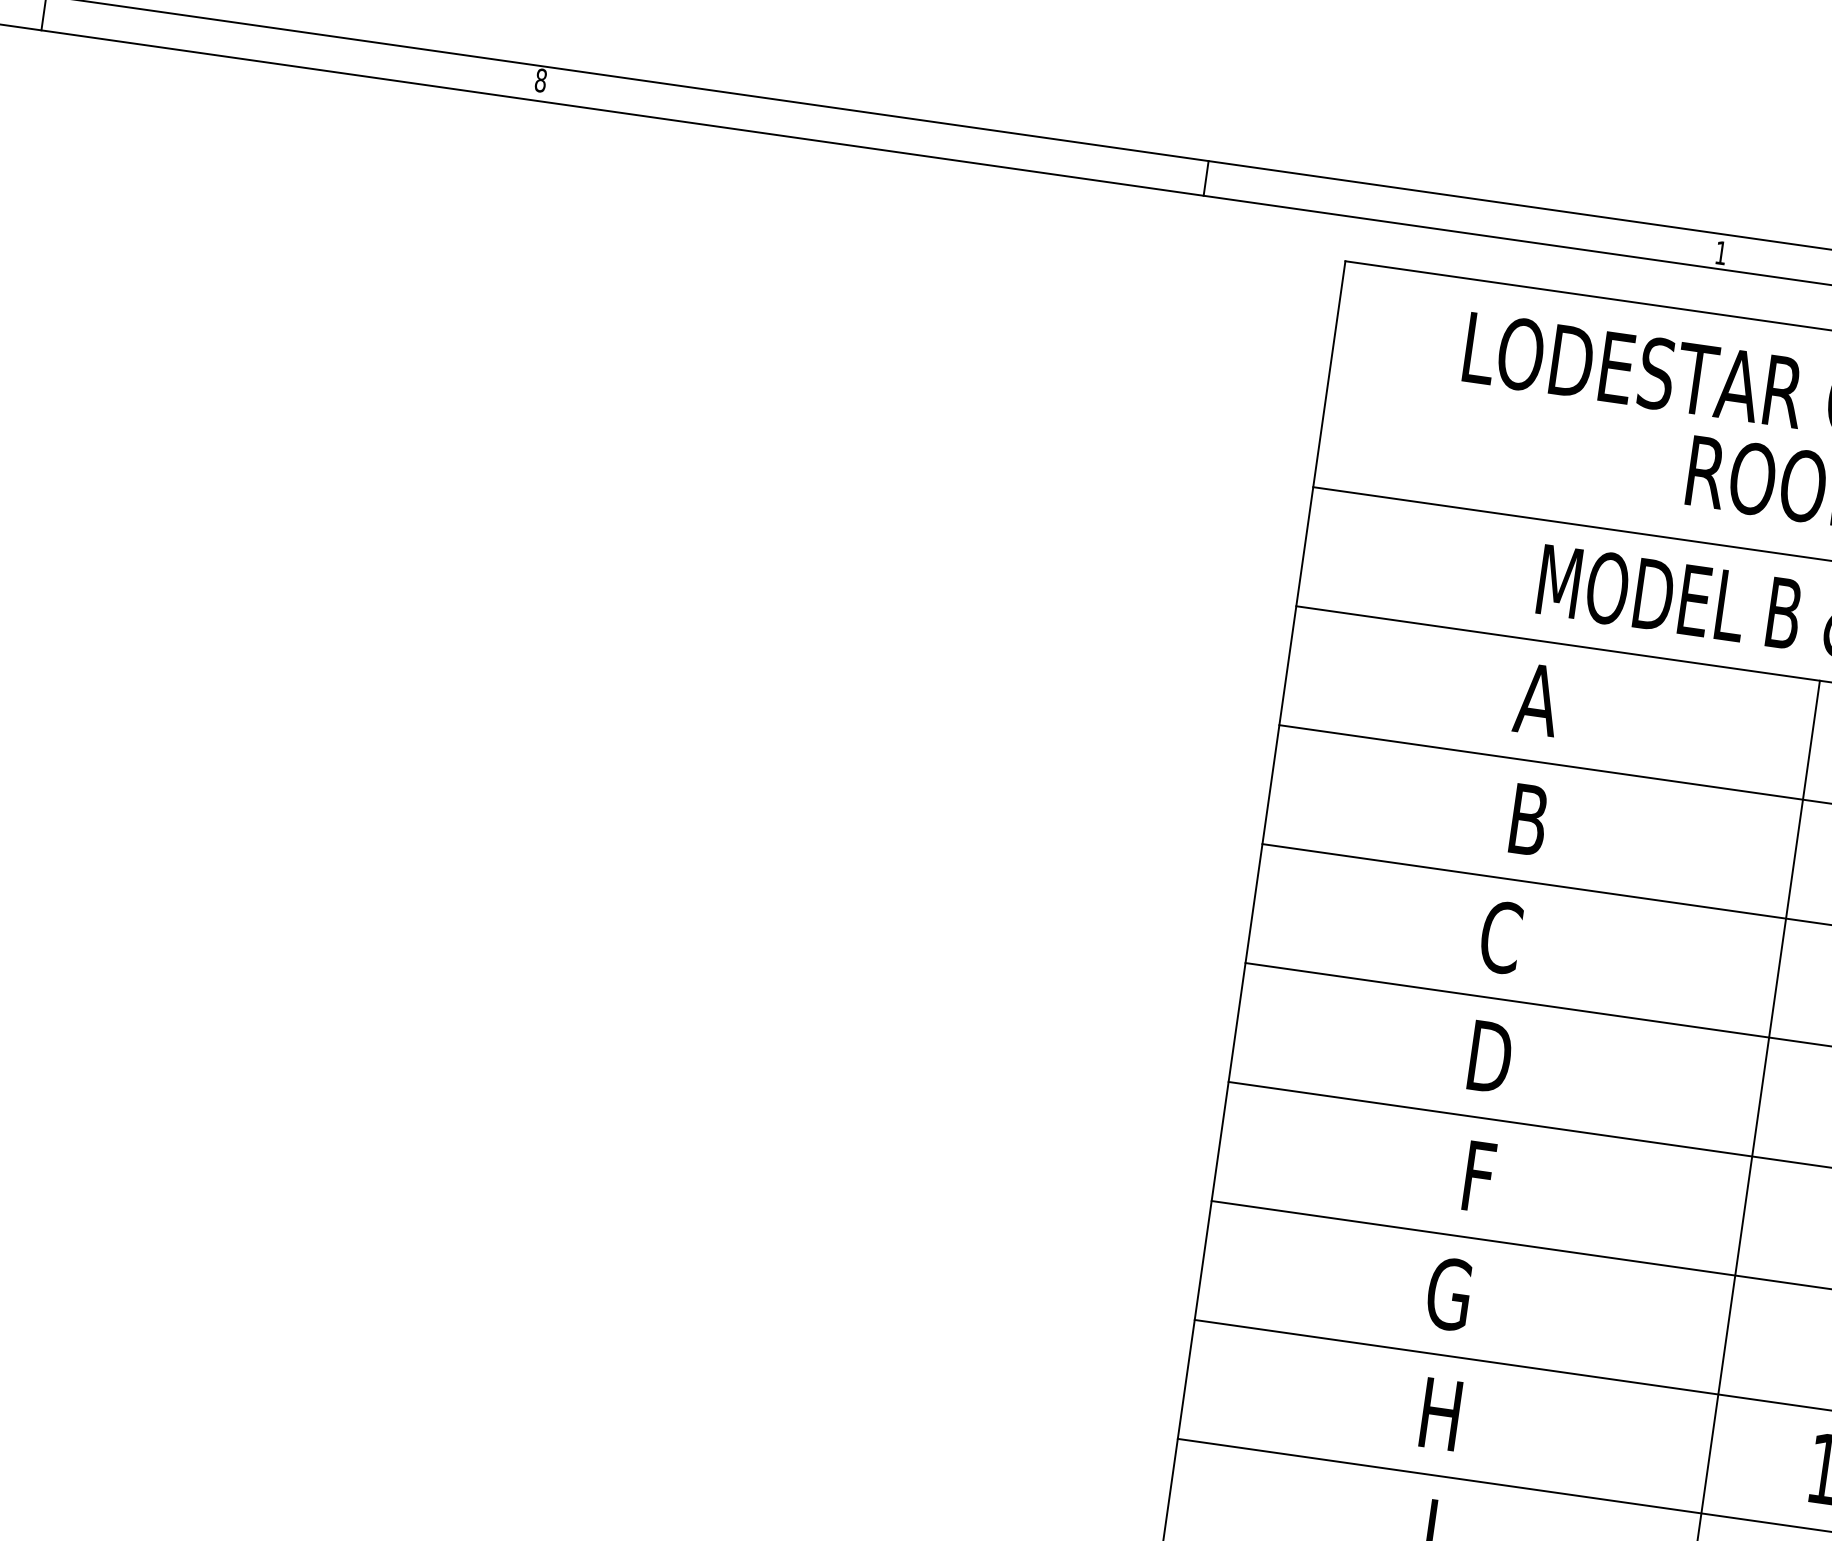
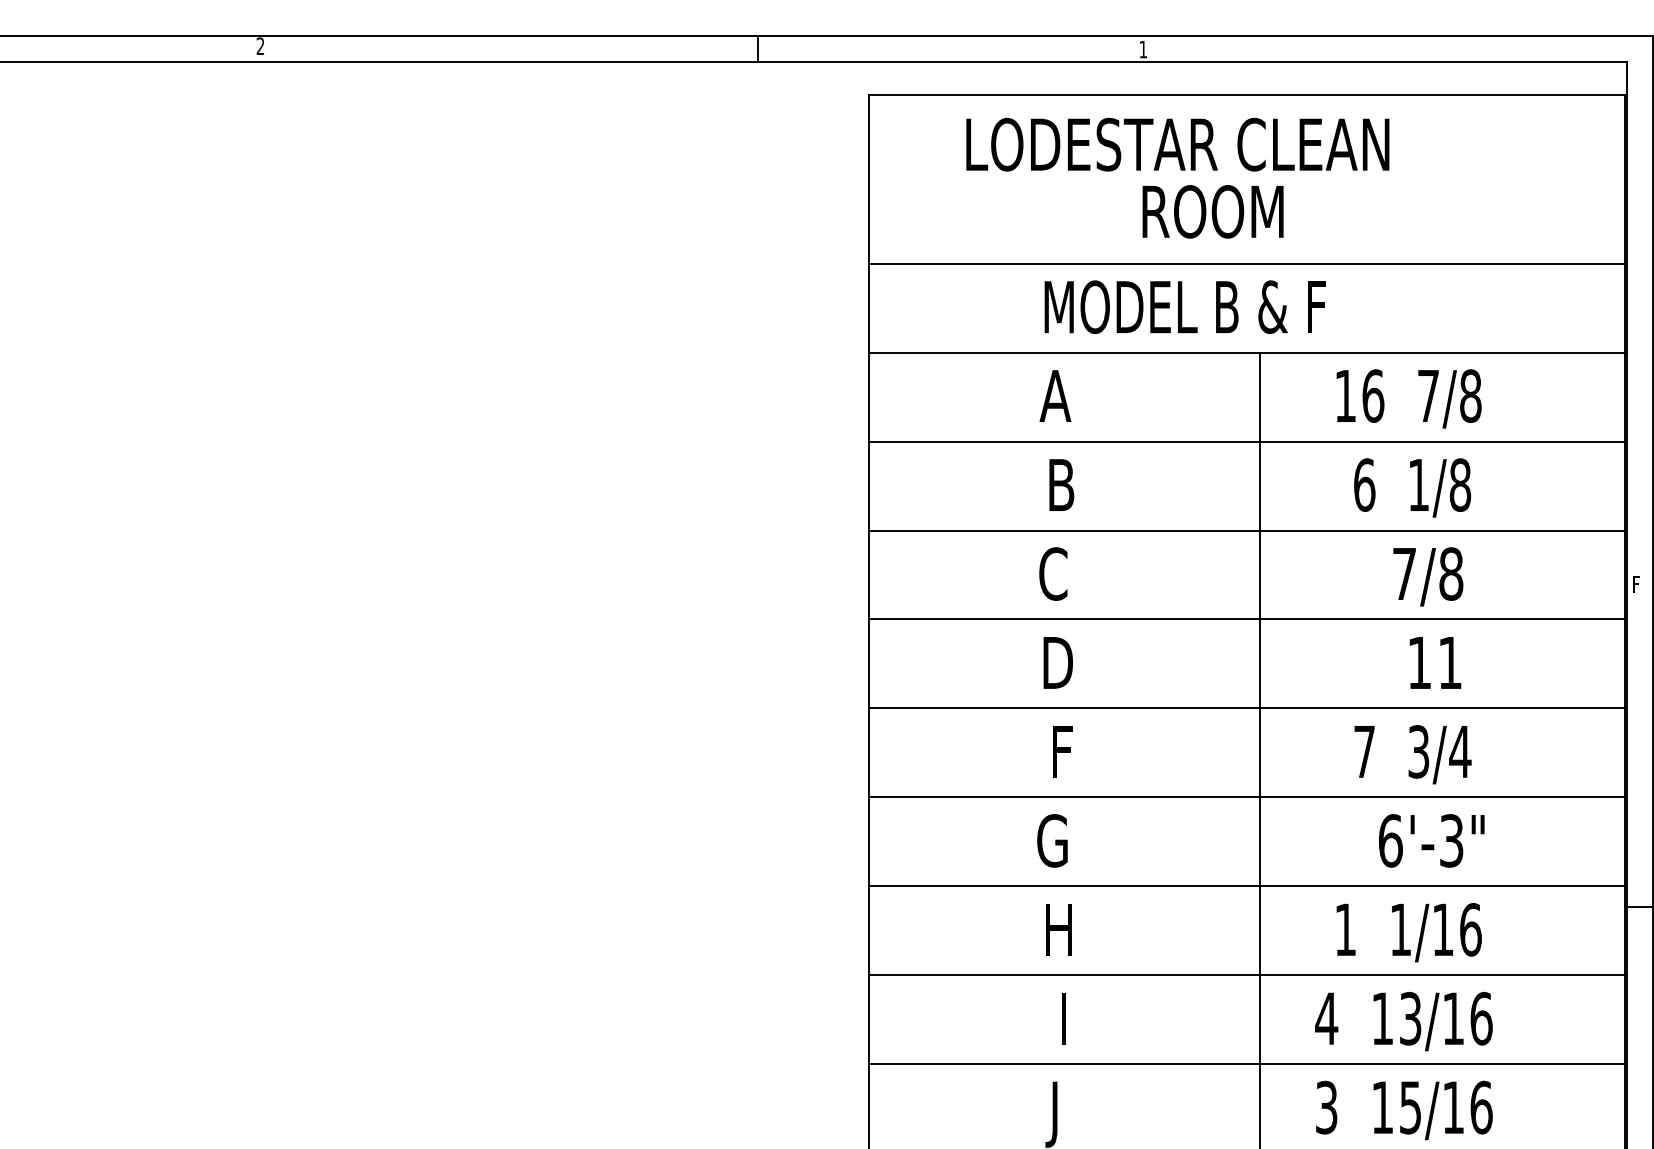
text: (540, 80) -> (260, 46), 8 -> 2

